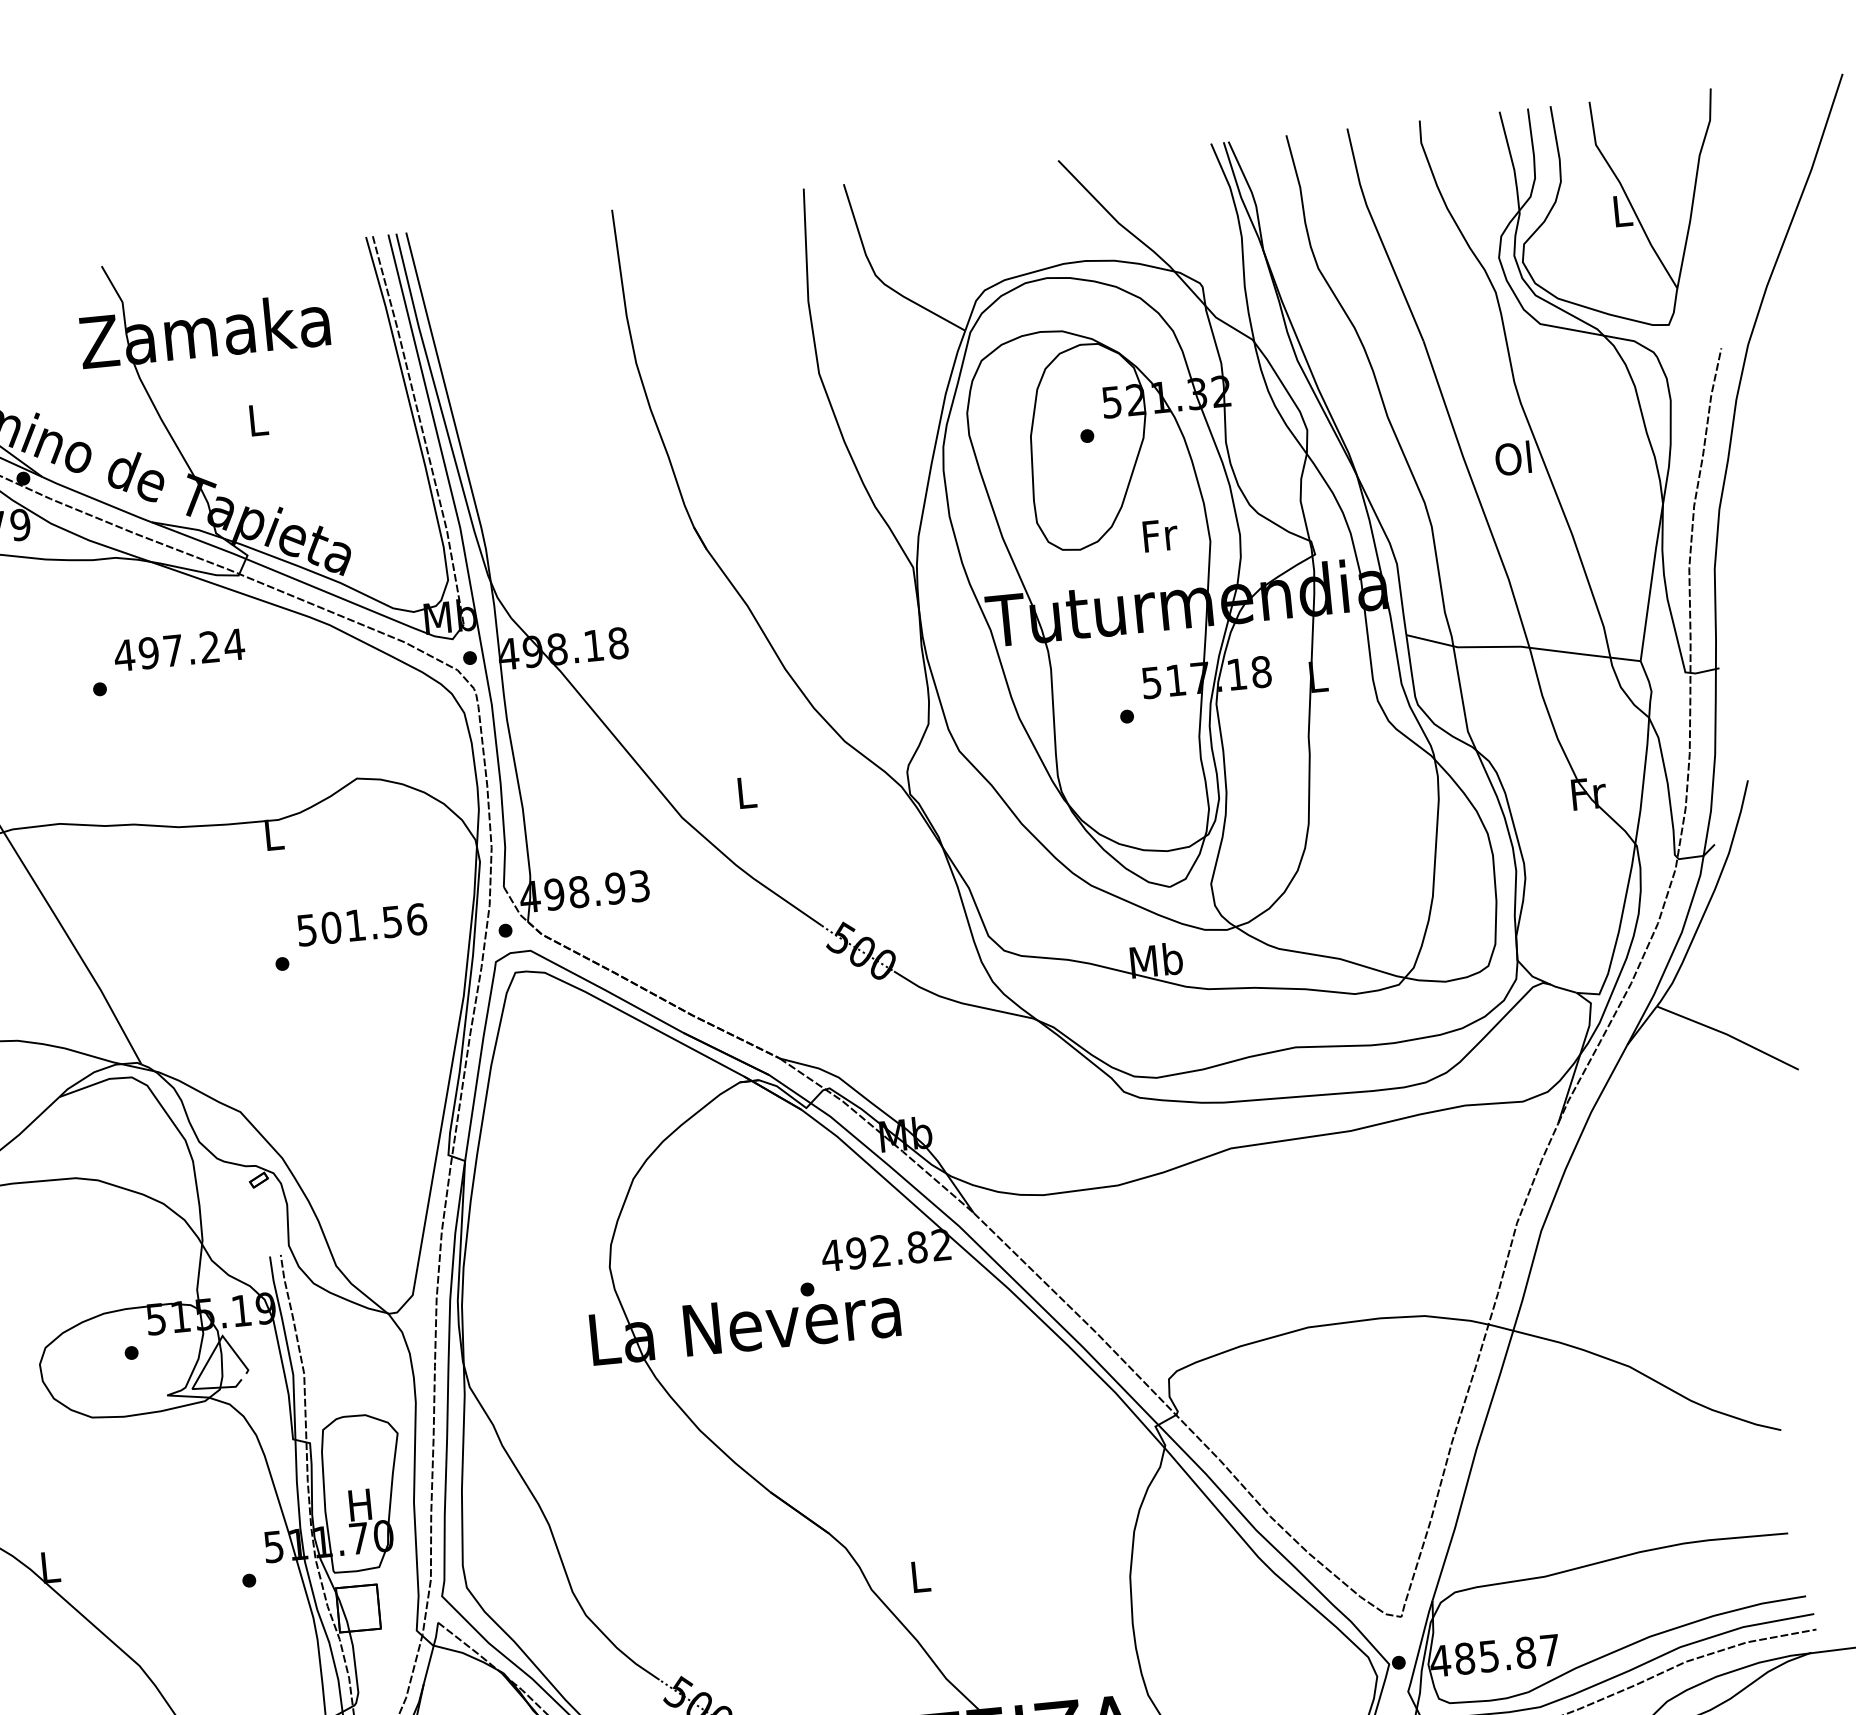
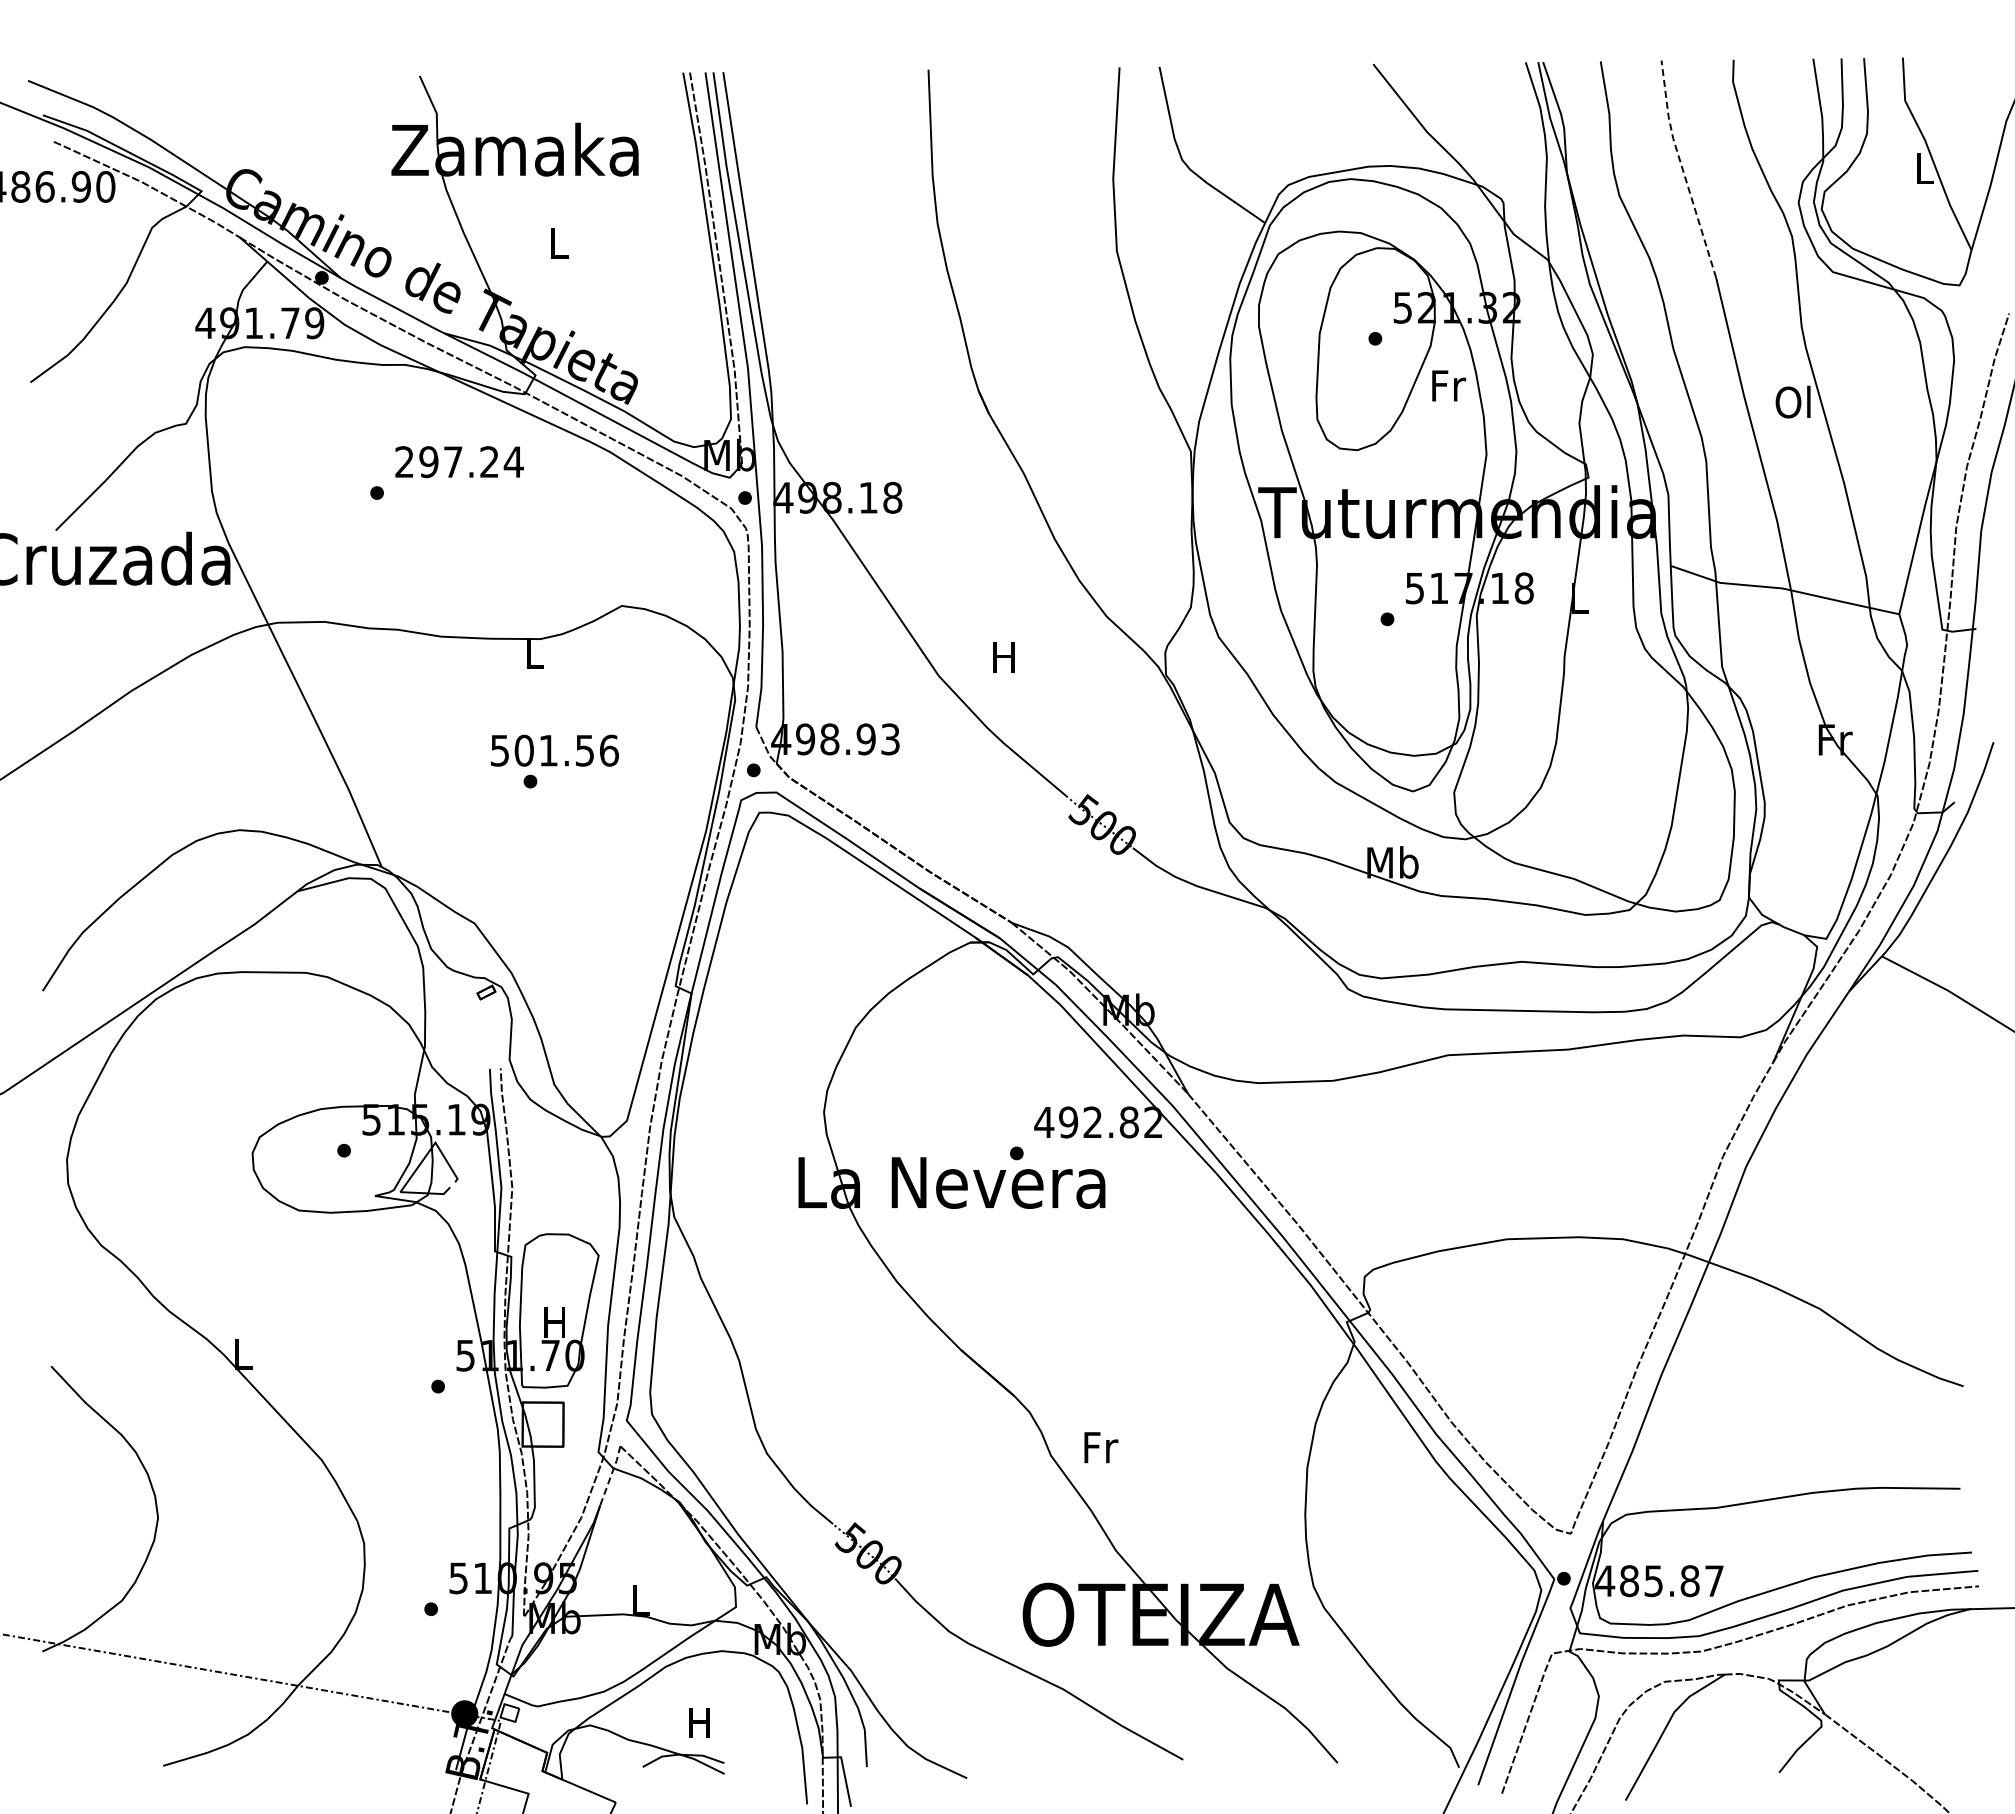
line: (1379, 235) -> (1682, 169), solid -> dashed
text: (1161, 535) -> (1449, 385), moved
text: (124, 654) -> (404, 461), 497.24 -> 297.24
text: (745, 792) -> (1003, 657), L -> H
text: (361, 924) -> (554, 750), moved
text: (921, 1576) -> (1101, 1447), L -> Fr
line: (432, 1652) -> (611, 1475), solid -> dashed

